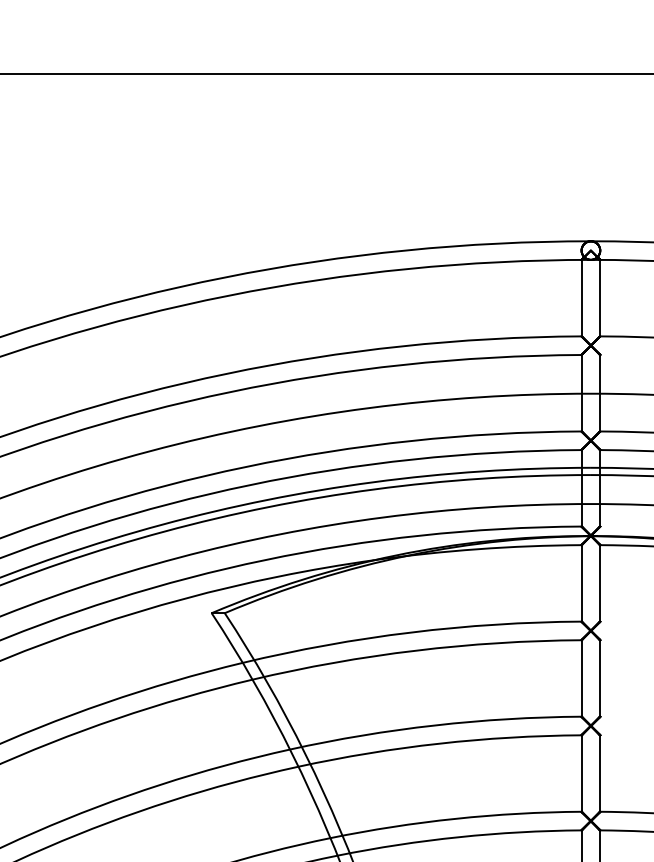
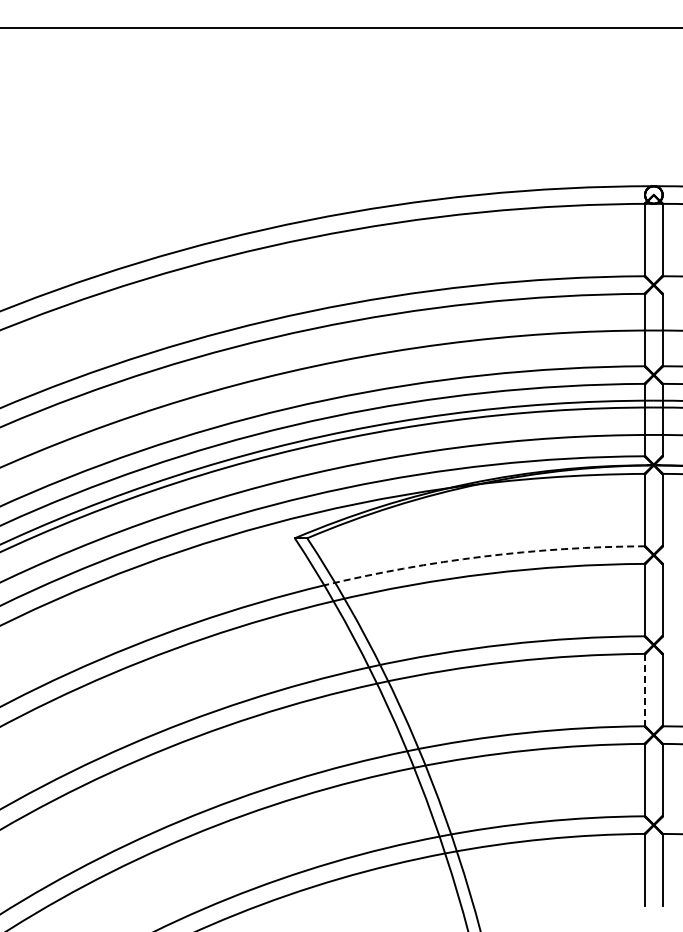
arc: (410, 632) -> (483, 556), solid -> dashed
line: (582, 773) -> (645, 690), solid -> dashed

